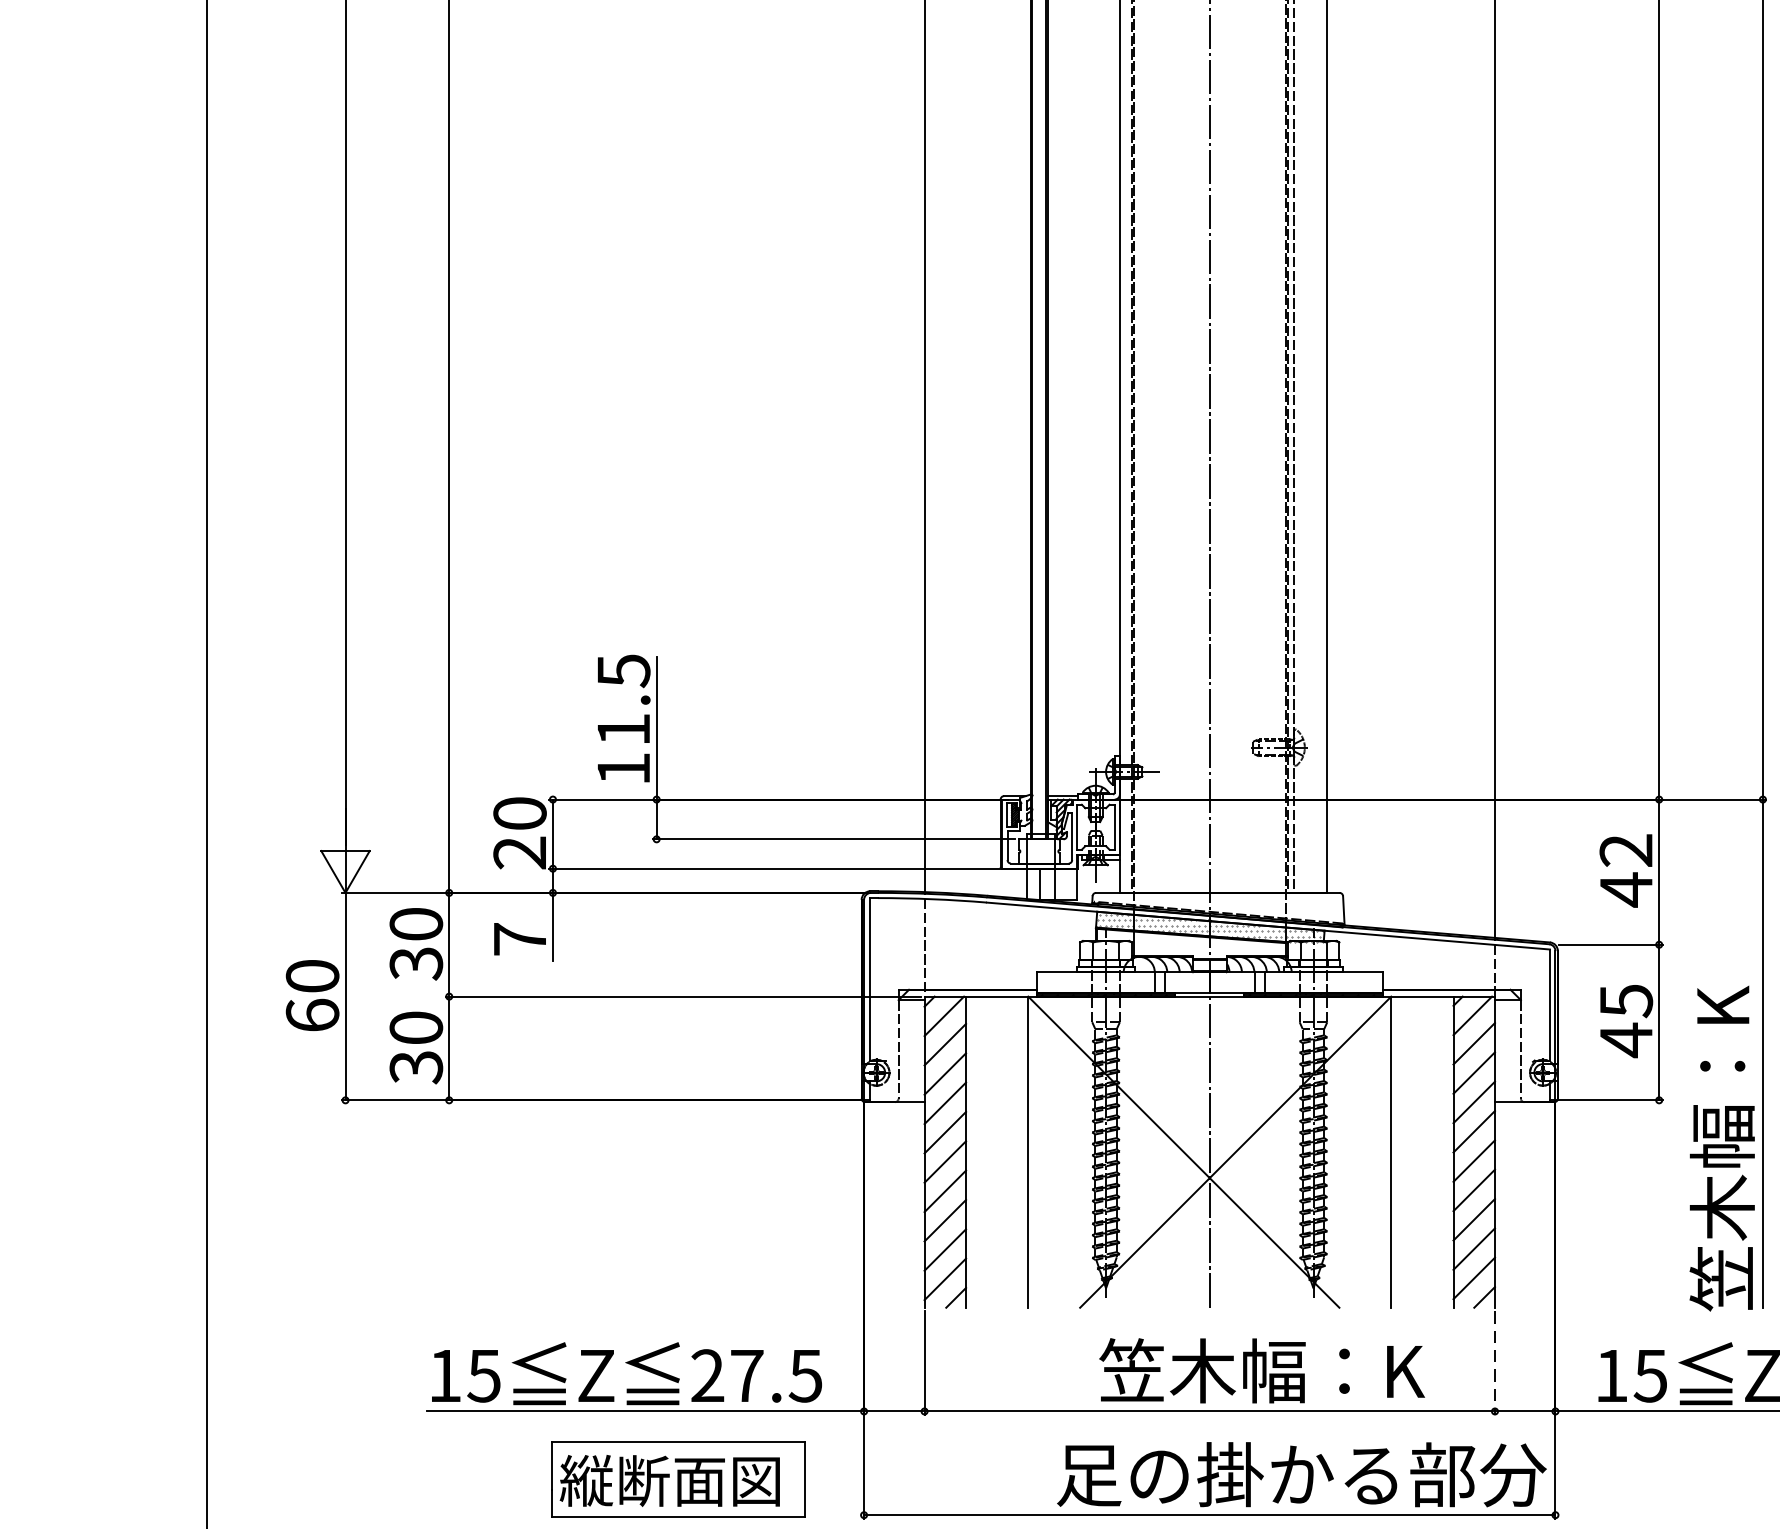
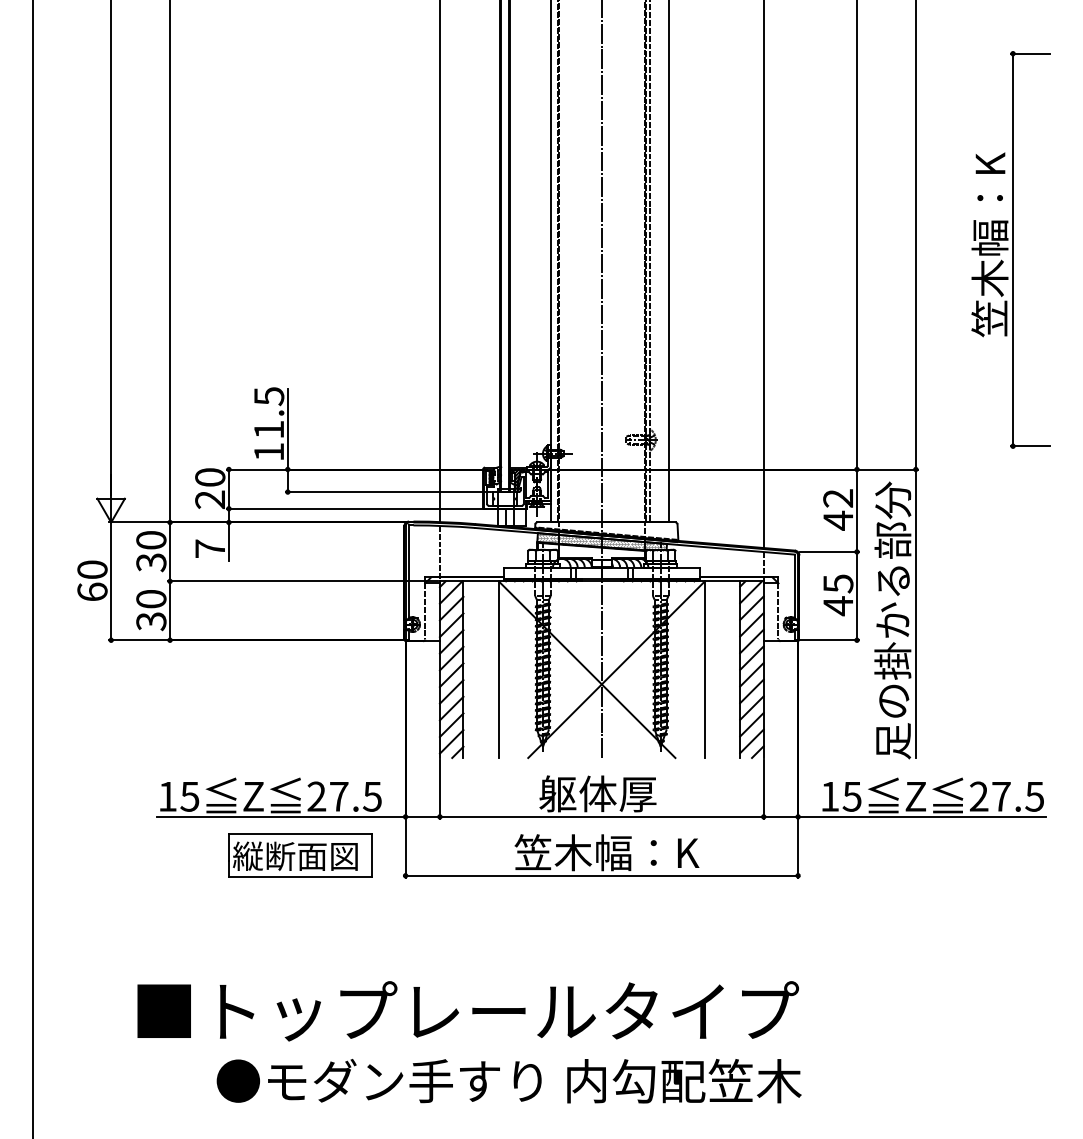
text: (1721, 1065) -> (892, 620), 笠木幅：K -> 足の掛かる部分
line: (1494, 1363) -> (763, 789), dashed -> solid
text: (1262, 1370) -> (631, 793), 笠木幅：K -> 躯体厚
text: (1300, 1474) -> (653, 852), 足の掛かる部分 -> 笠木幅：K

